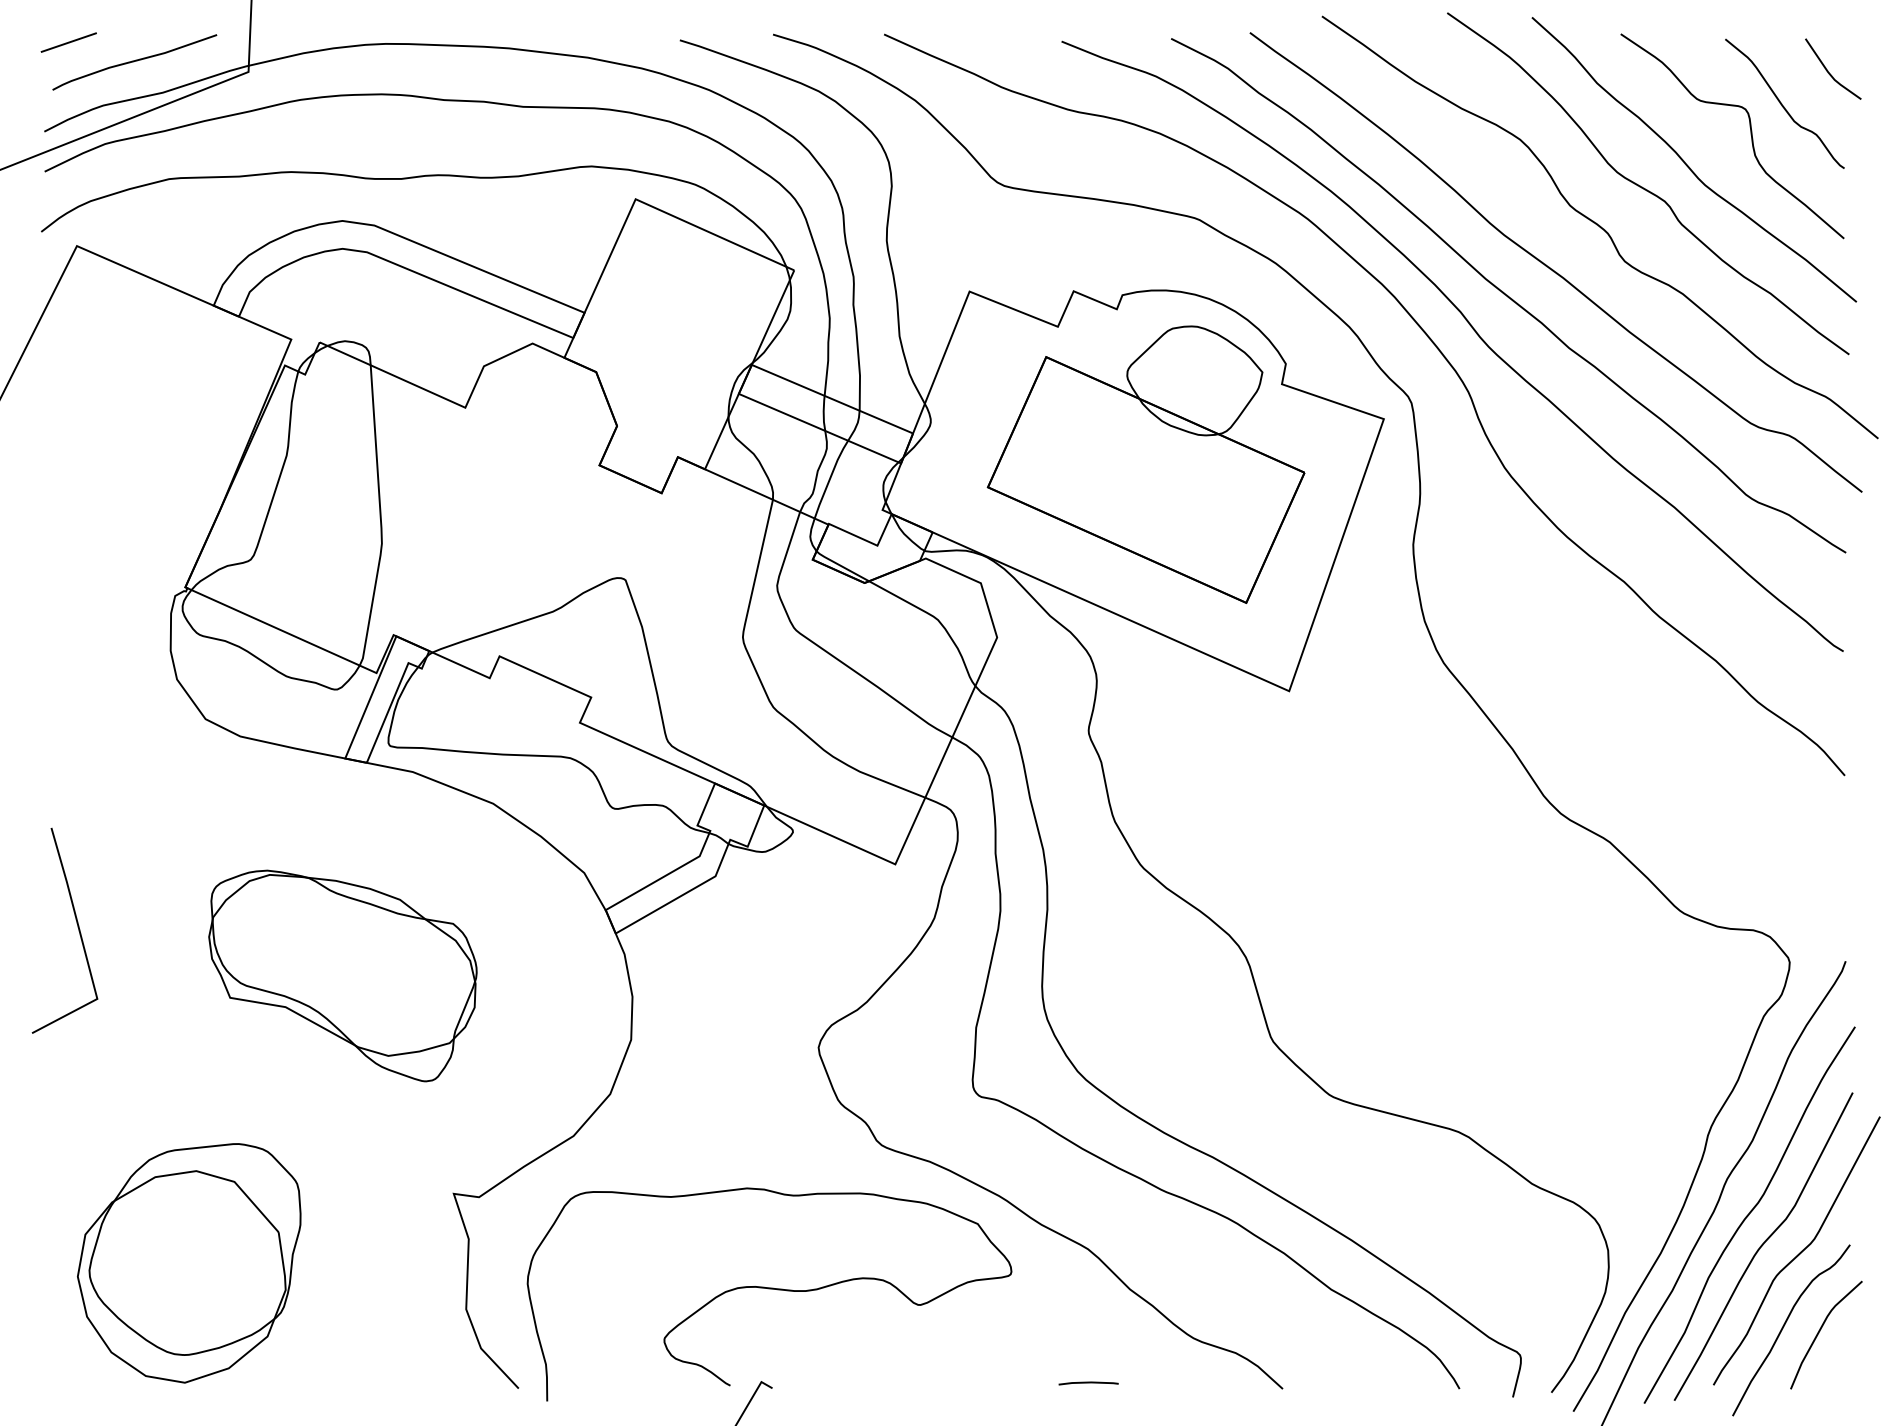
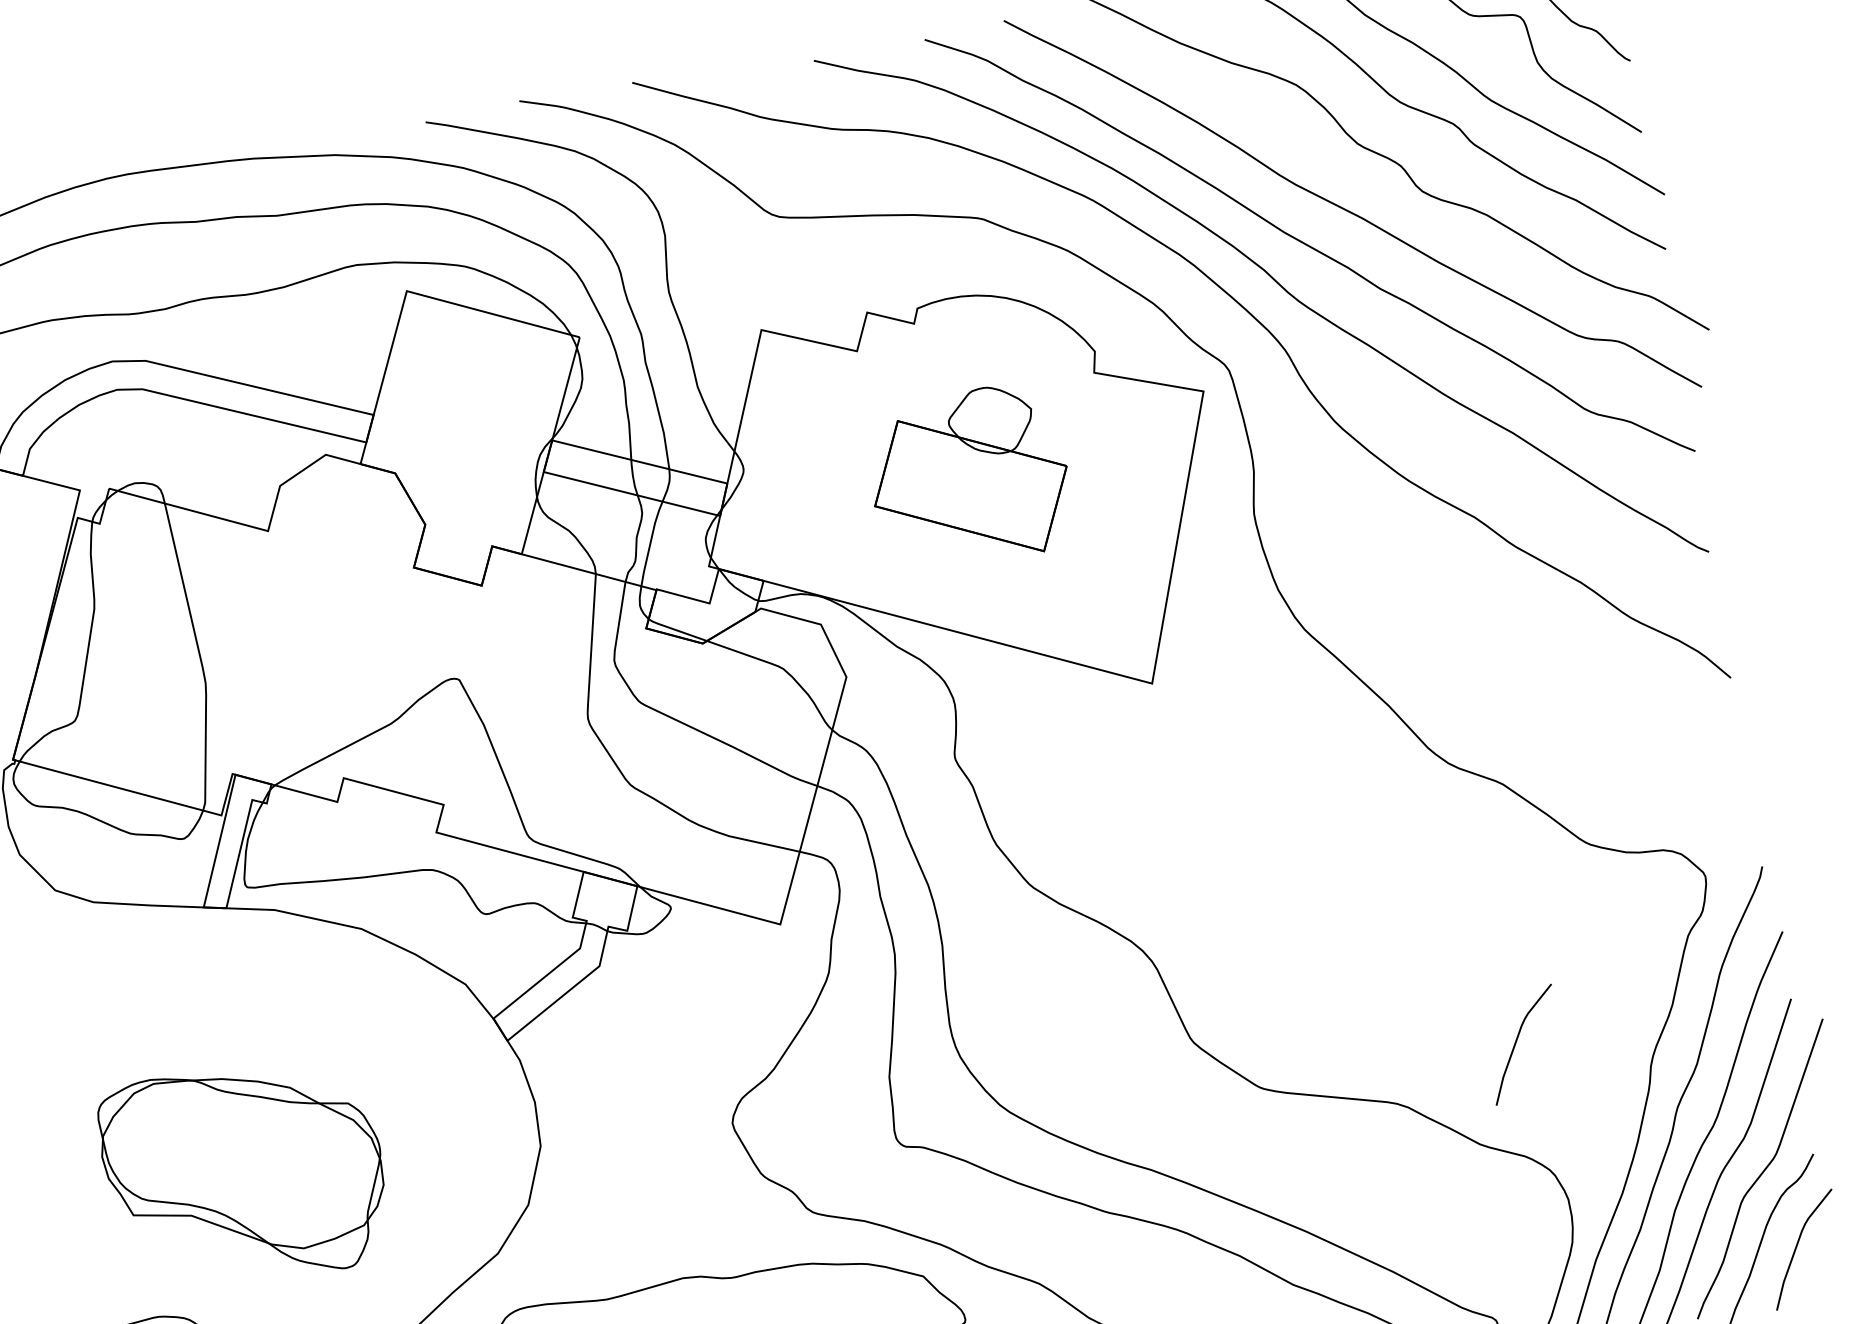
part: (1145, 464) -> (968, 476), size x0.6
part: (342, 975) -> (244, 1174), moved
curve: (1583, 1091) -> (1517, 1042), added

